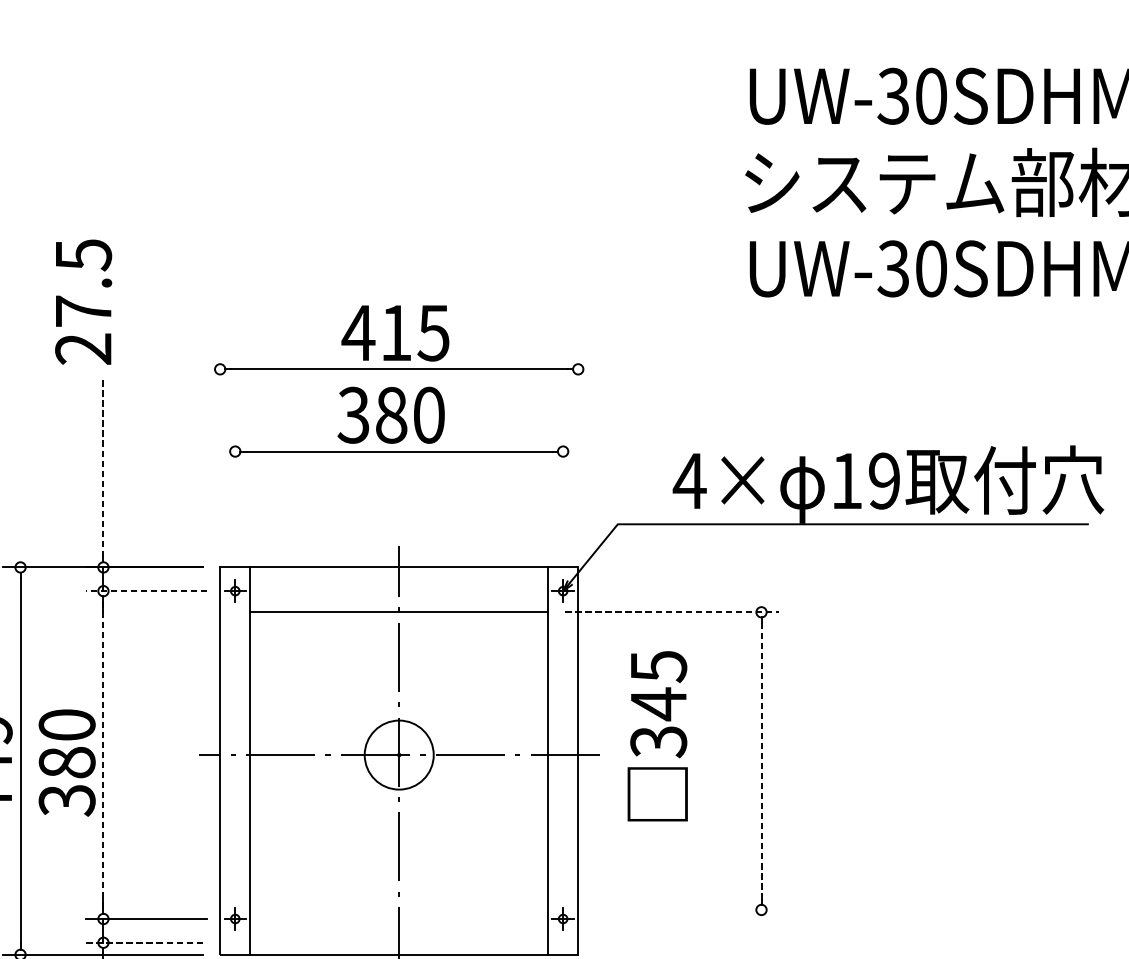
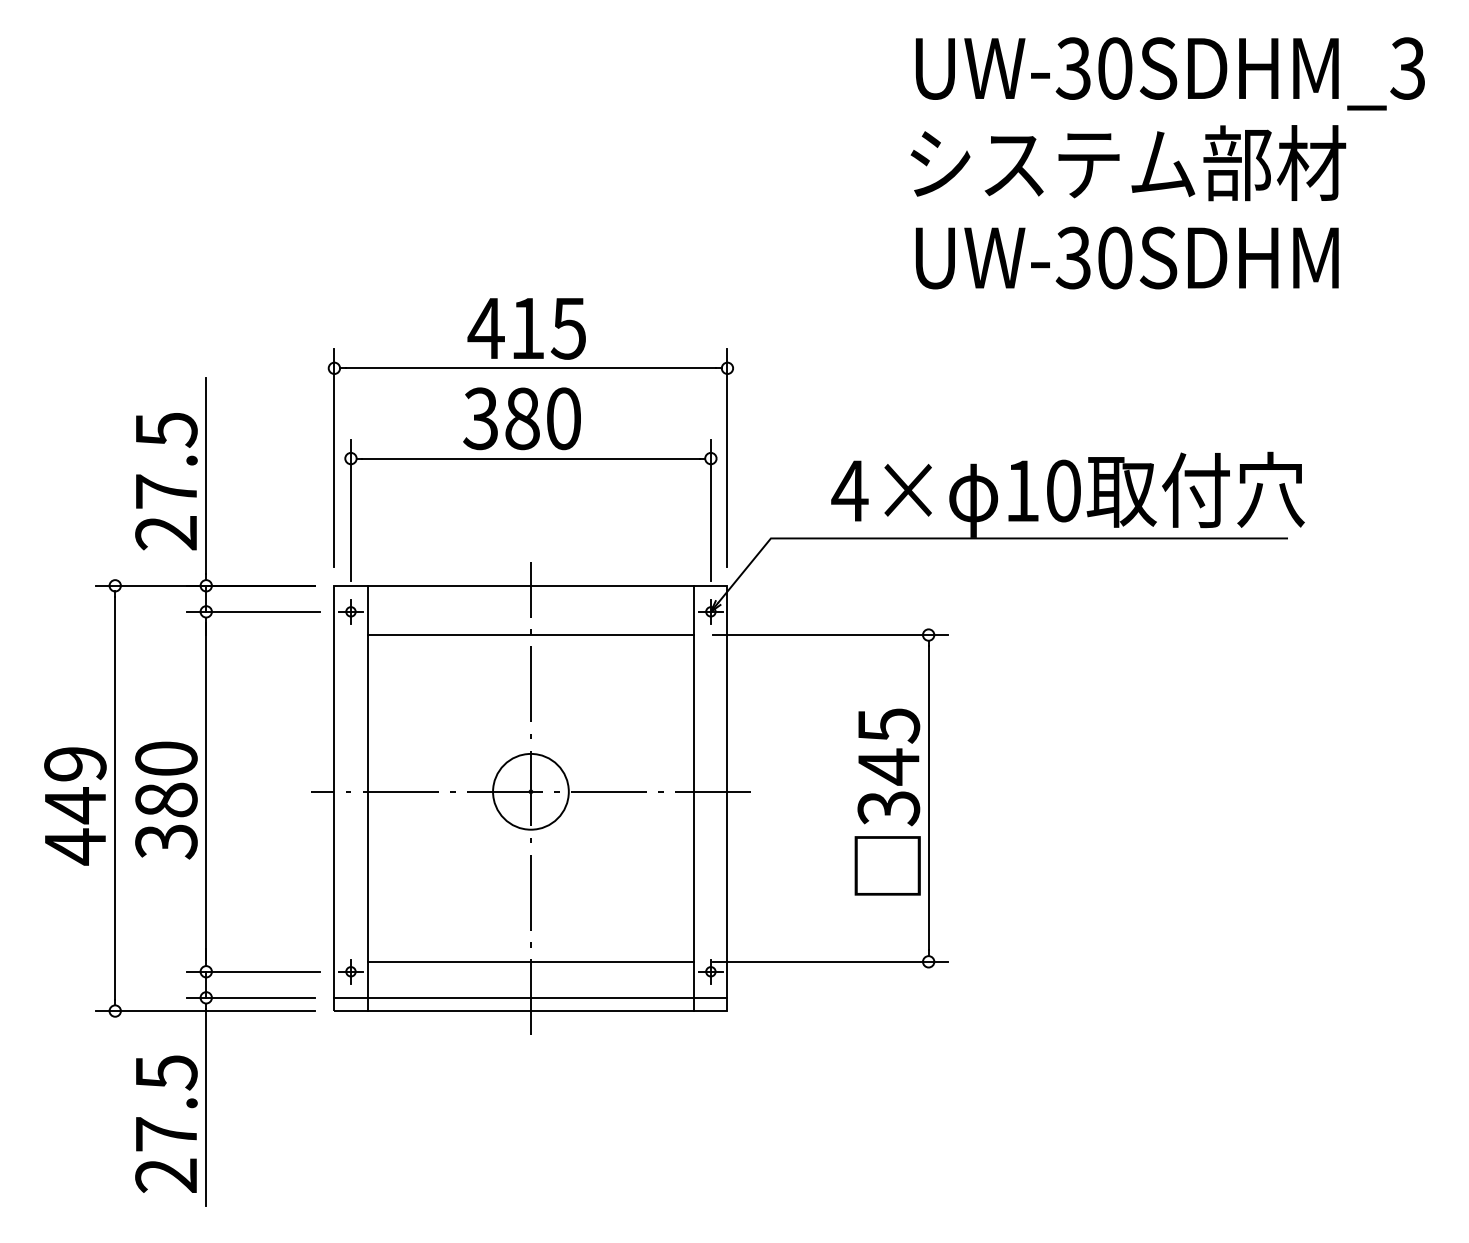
text: (83, 302) -> (166, 481), moved
line: (220, 450) -> (334, 457), added
line: (578, 450) -> (727, 457), added
line: (103, 466) -> (206, 475), dashed -> solid
text: (884, 480) -> (1063, 490), 19 -> 10
line: (234, 498) -> (350, 510), added
line: (562, 498) -> (710, 510), added
line: (146, 590) -> (253, 611), dashed -> solid
line: (672, 612) -> (830, 635), dashed -> solid
text: (657, 735) -> (887, 801), moved
line: (103, 754) -> (206, 791), dashed -> solid
line: (761, 761) -> (928, 798), dashed -> solid
line: (398, 909) -> (530, 961), added
line: (672, 909) -> (830, 961), added
line: (143, 942) -> (250, 997), dashed -> solid
line: (398, 942) -> (530, 997), added

